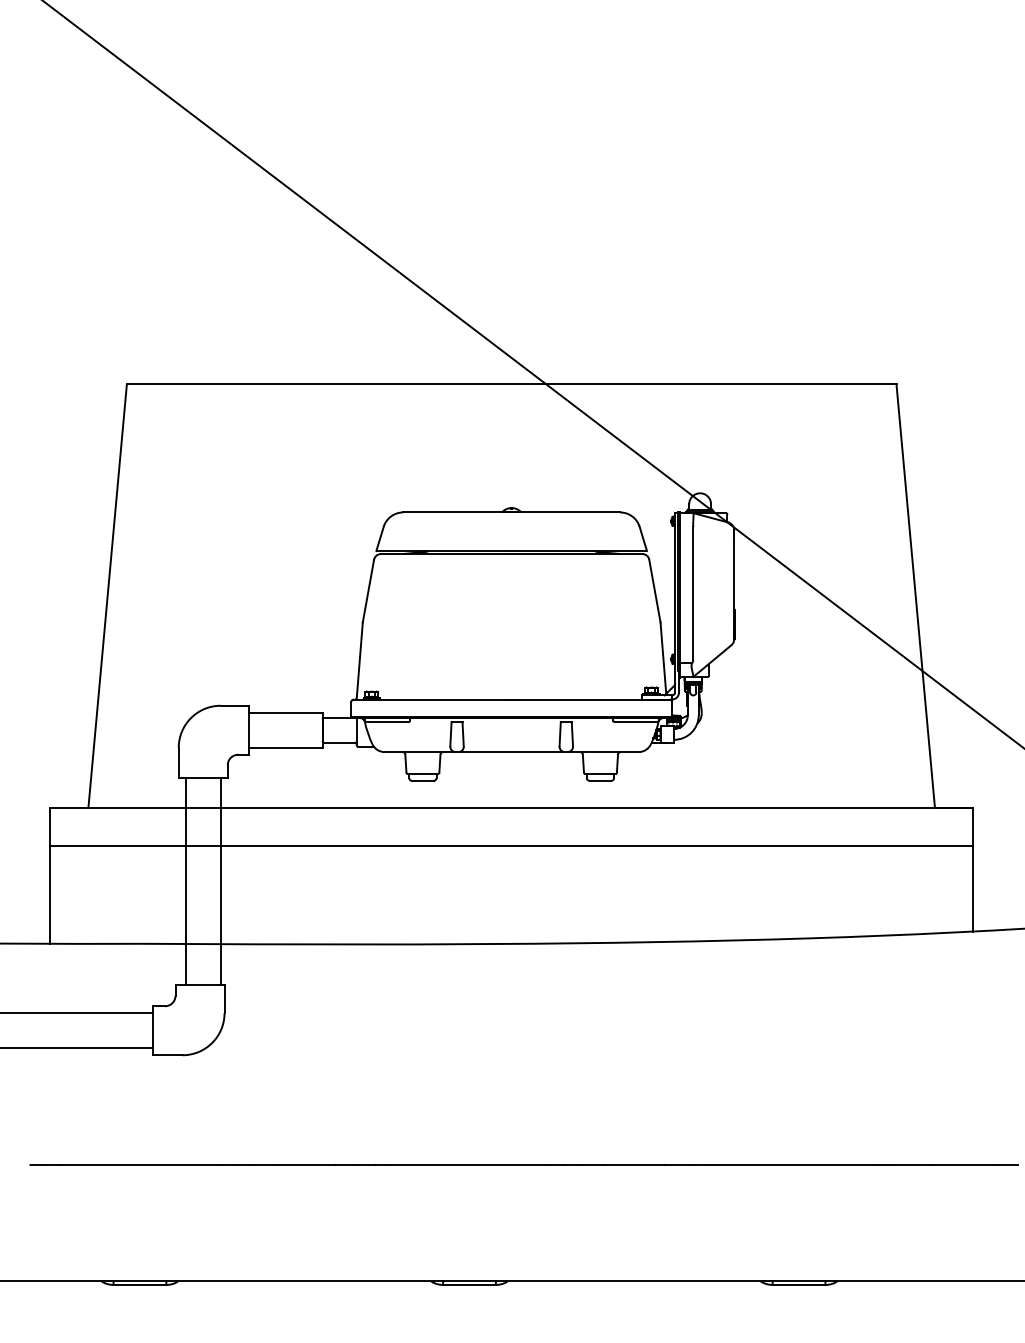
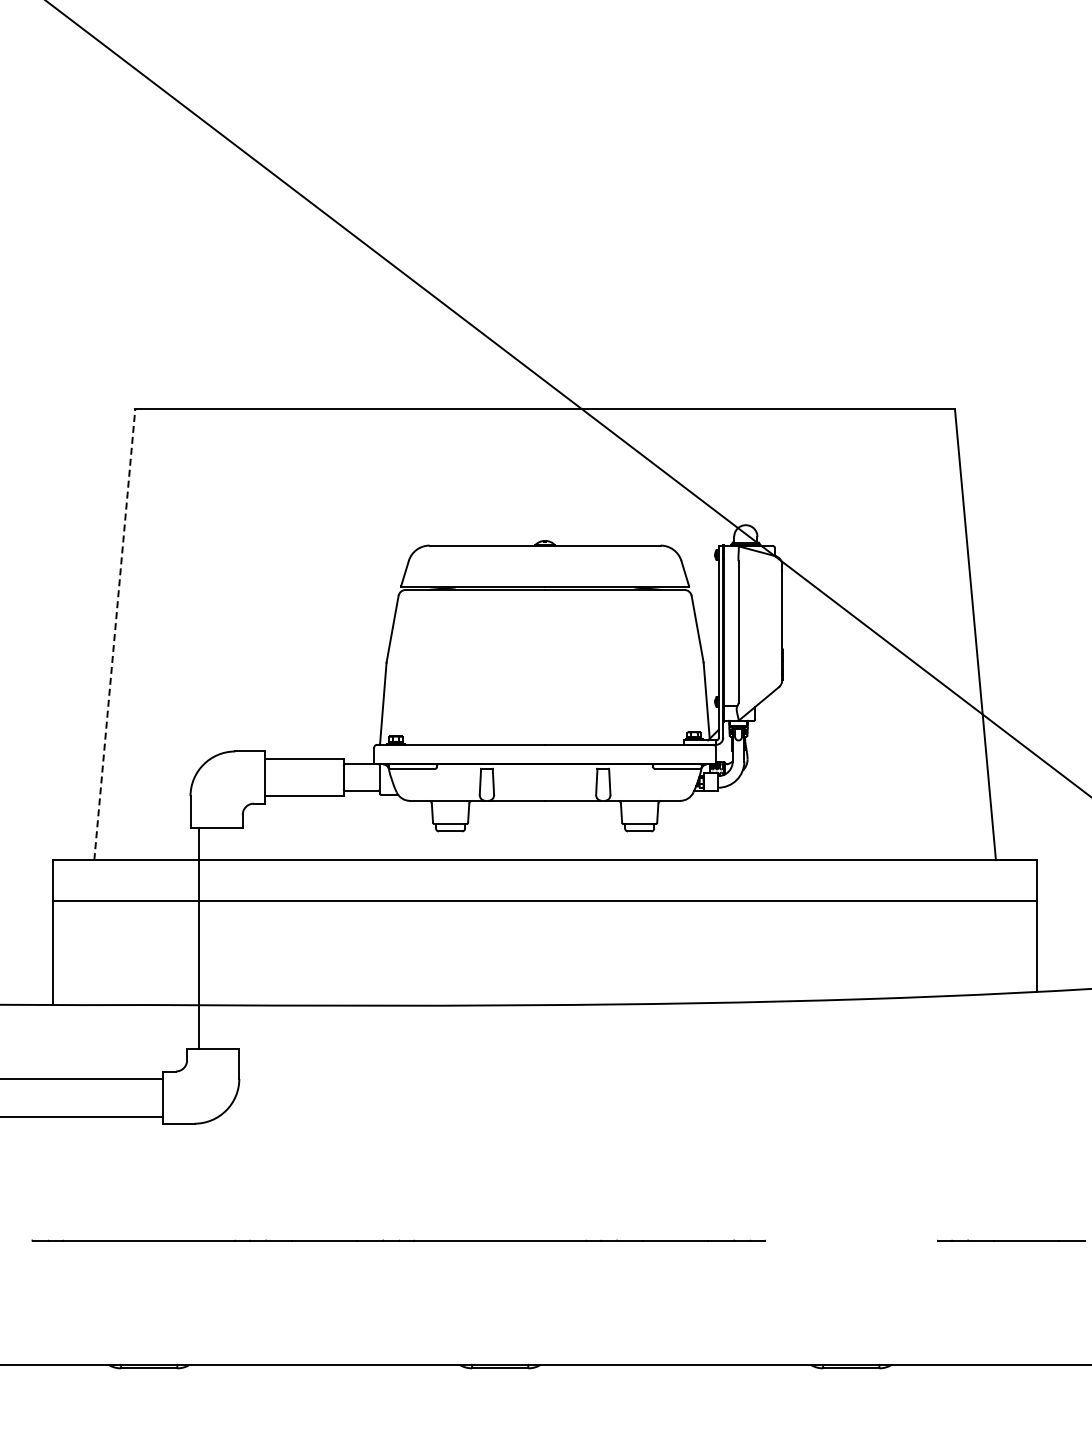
line: (107, 595) -> (114, 634), solid -> dashed
line: (220, 881) -> (235, 938), removed
line: (799, 1164) -> (851, 1240), removed

